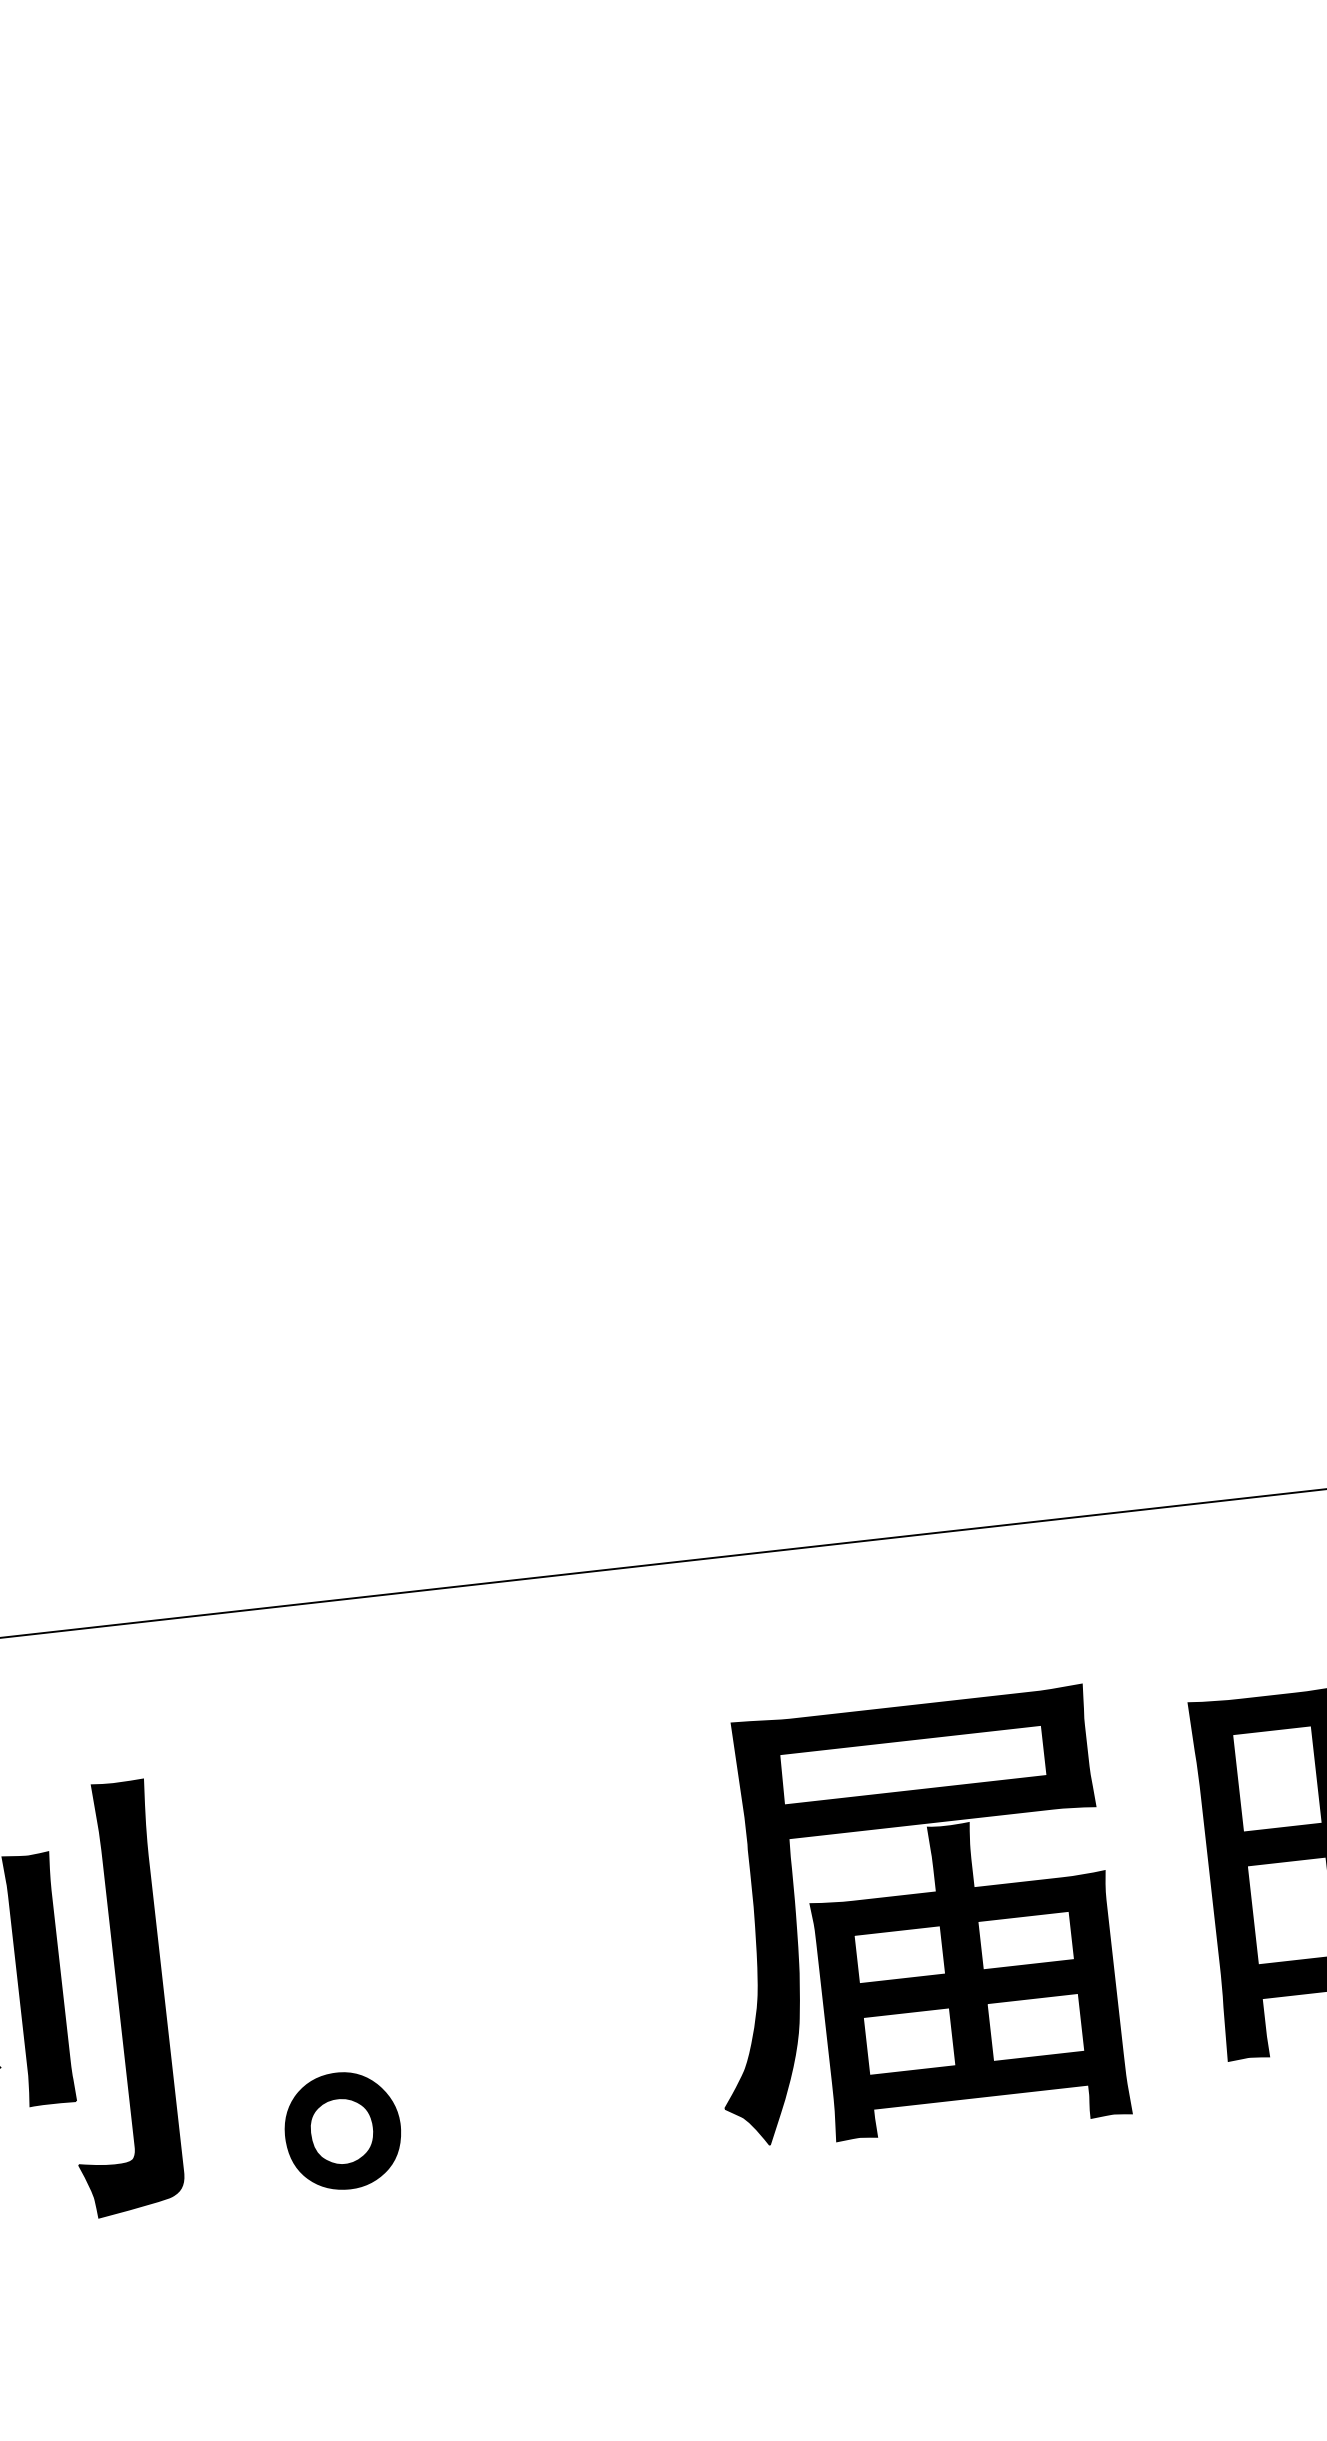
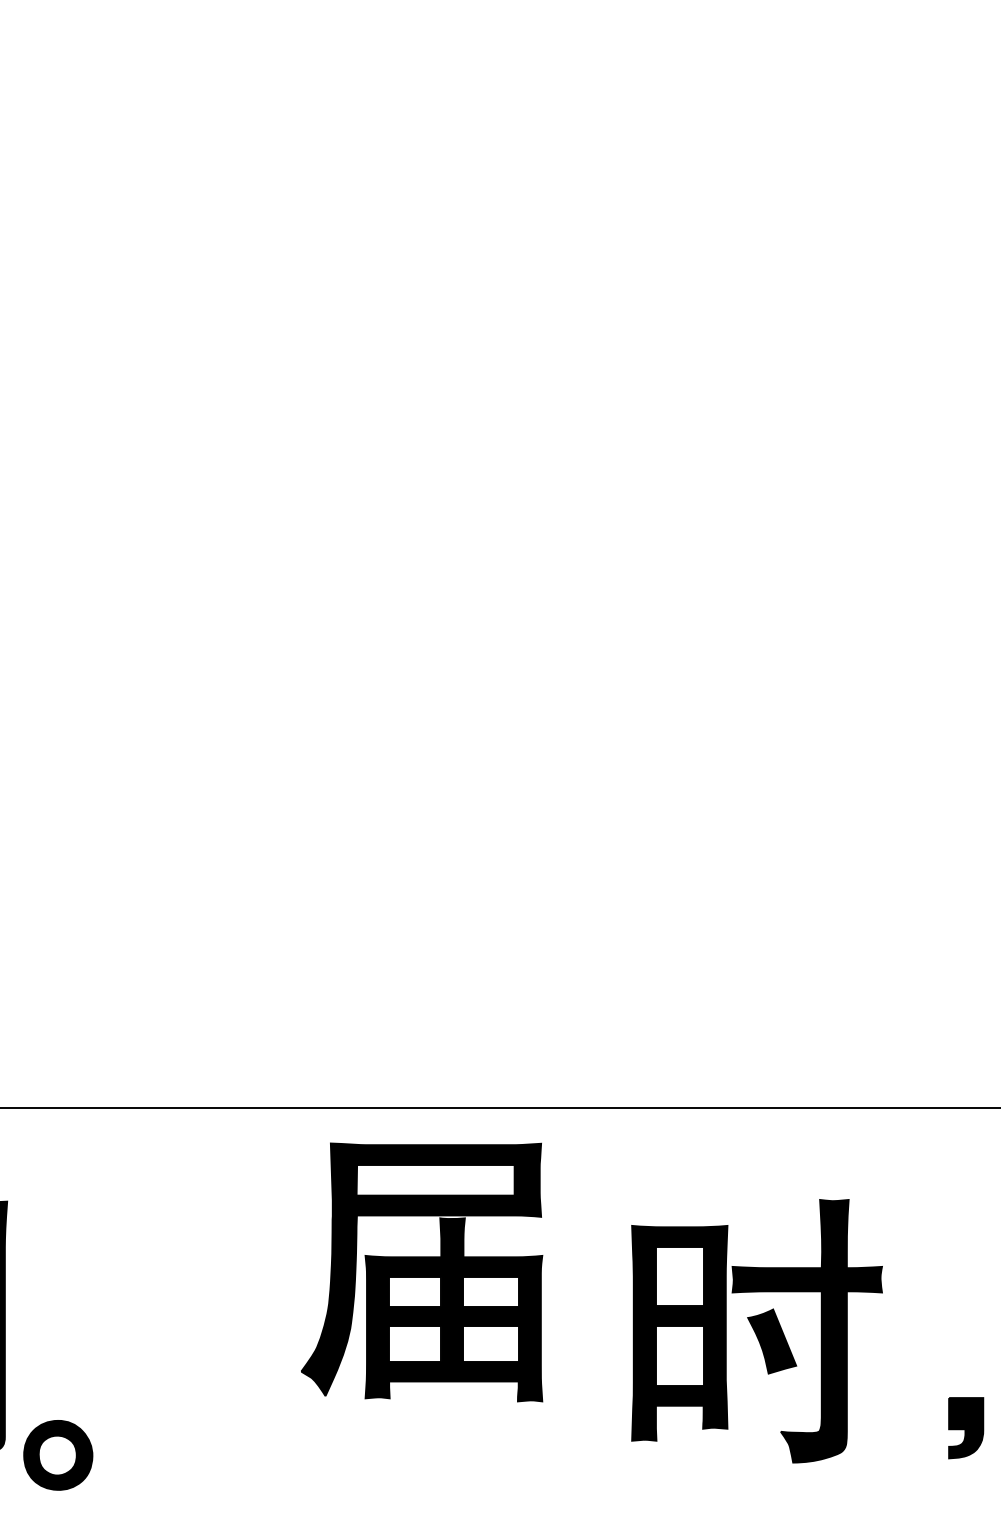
part: (908, 1921) -> (422, 1272), moved
part: (343, 2131) -> (58, 1455), moved

